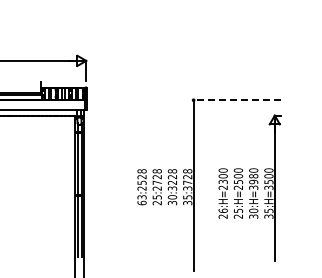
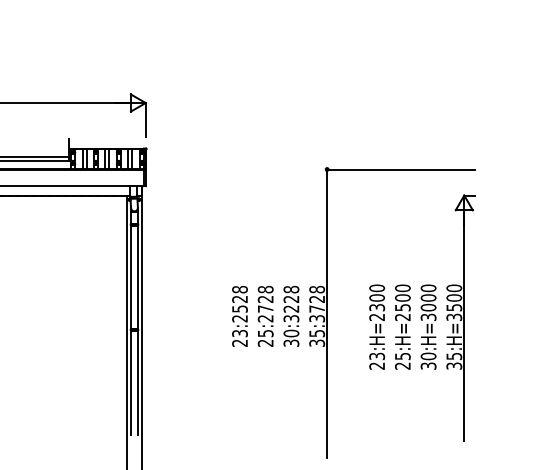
line: (237, 100) -> (401, 169), dashed -> solid
text: (253, 179) -> (428, 303), 30:H=3980 -> 30:H=3000
text: (141, 202) -> (239, 342), 63:2528 -> 23:2528
text: (222, 210) -> (375, 355), 26:H=2300 -> 23:H=2300

